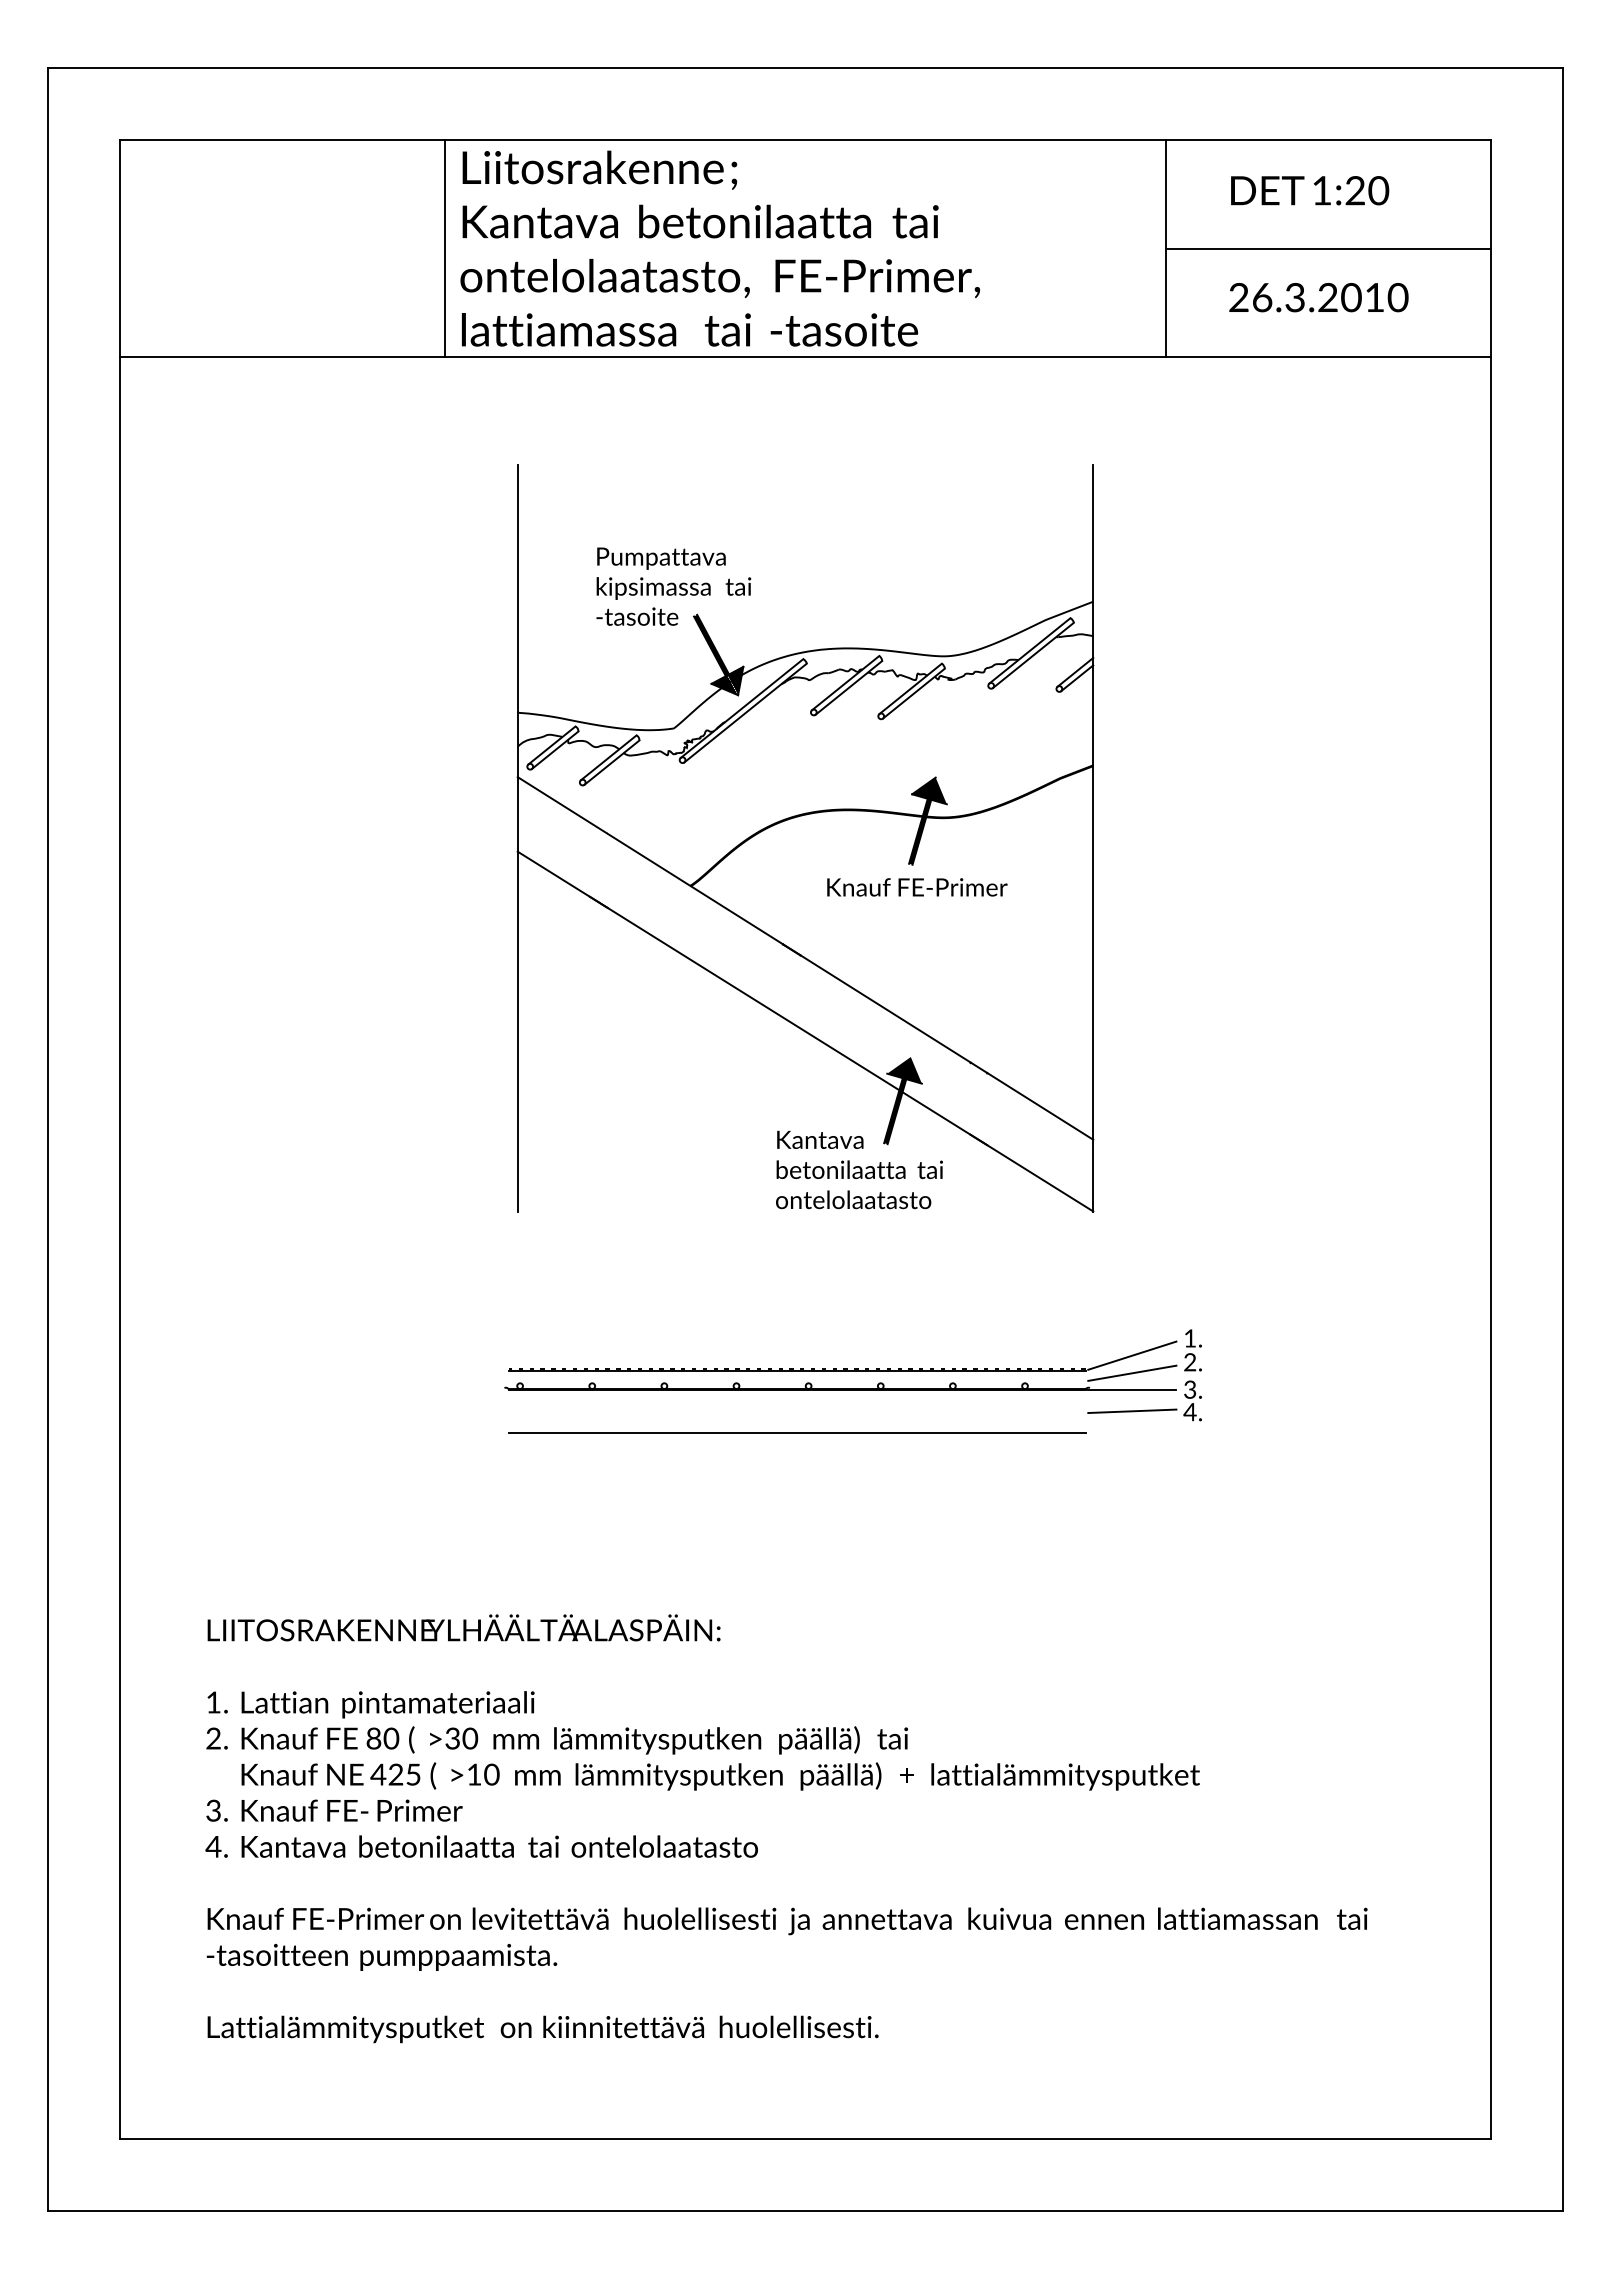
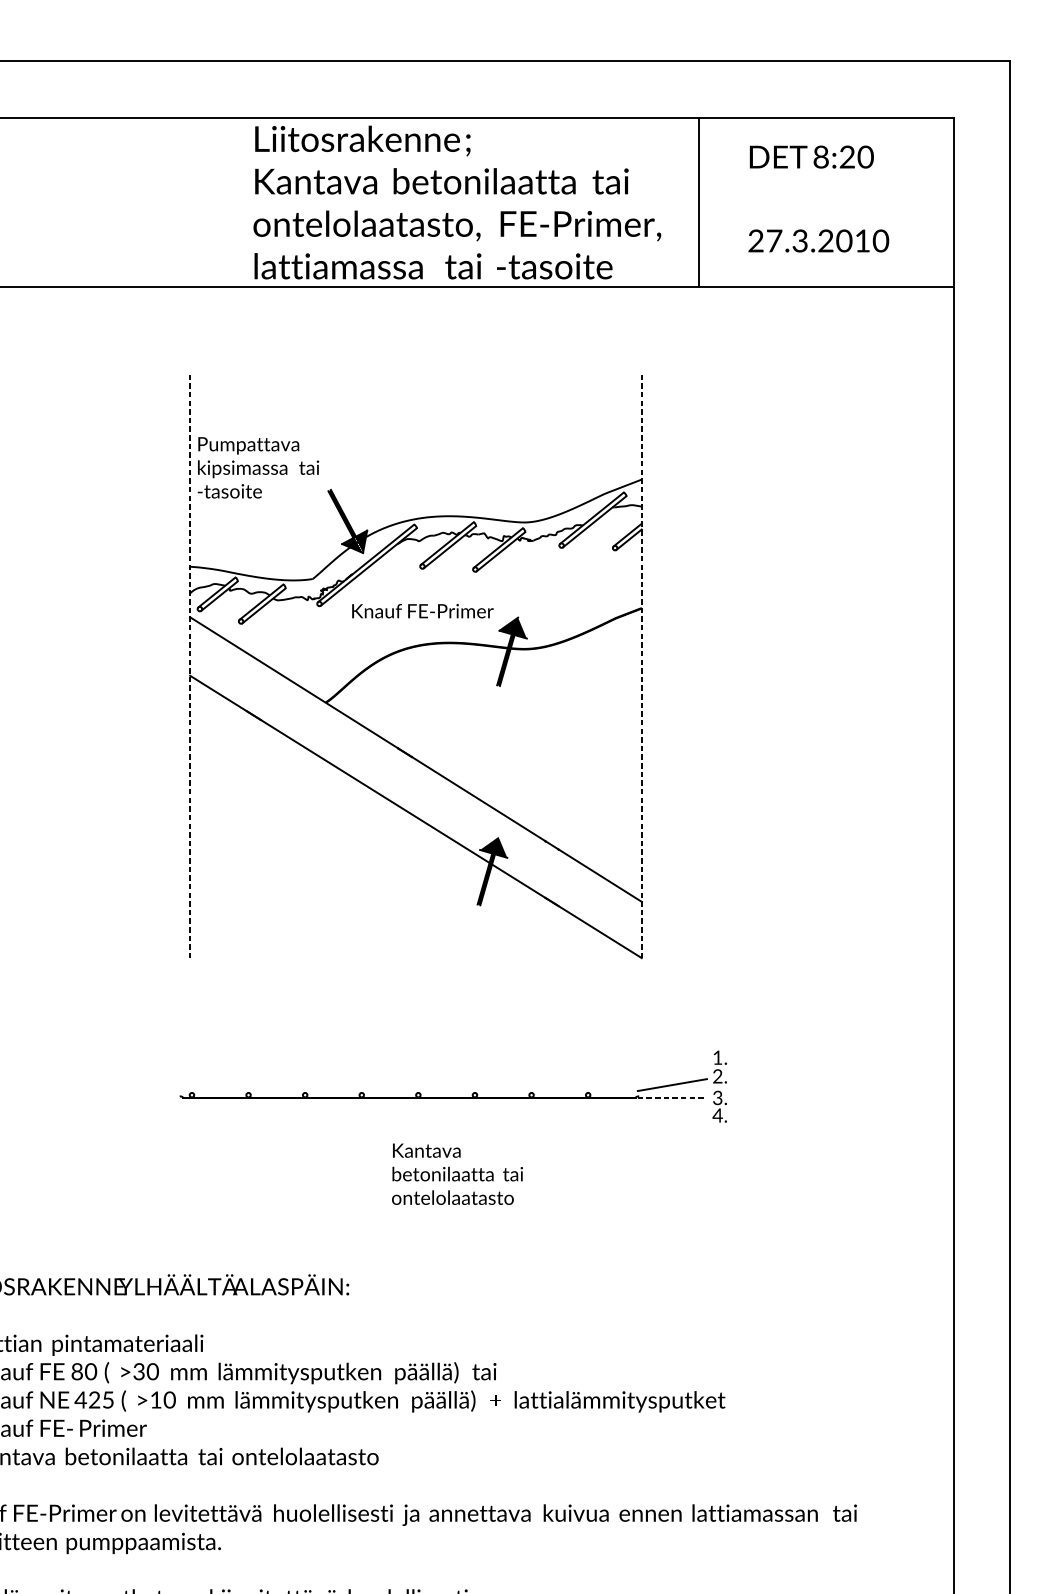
text: (1321, 190) -> (820, 156), 1:20 -> 8:20
line: (444, 248) -> (132, 202), removed
text: (720, 248) -> (457, 202), moved
line: (1328, 248) -> (826, 202), removed
text: (1262, 297) -> (774, 240), 26.3.2010 -> 27.3.2010
text: (673, 586) -> (258, 467), moved
line: (517, 838) -> (189, 665), solid -> dashed
line: (1093, 838) -> (641, 665), solid -> dashed
text: (917, 887) -> (422, 611), moved
text: (859, 1169) -> (457, 1173), moved
part: (843, 1368) -> (445, 1081), removed
line: (1132, 1389) -> (672, 1097), solid -> dashed
line: (1132, 1411) -> (672, 1115), removed
line: (796, 1433) -> (408, 1132), removed

